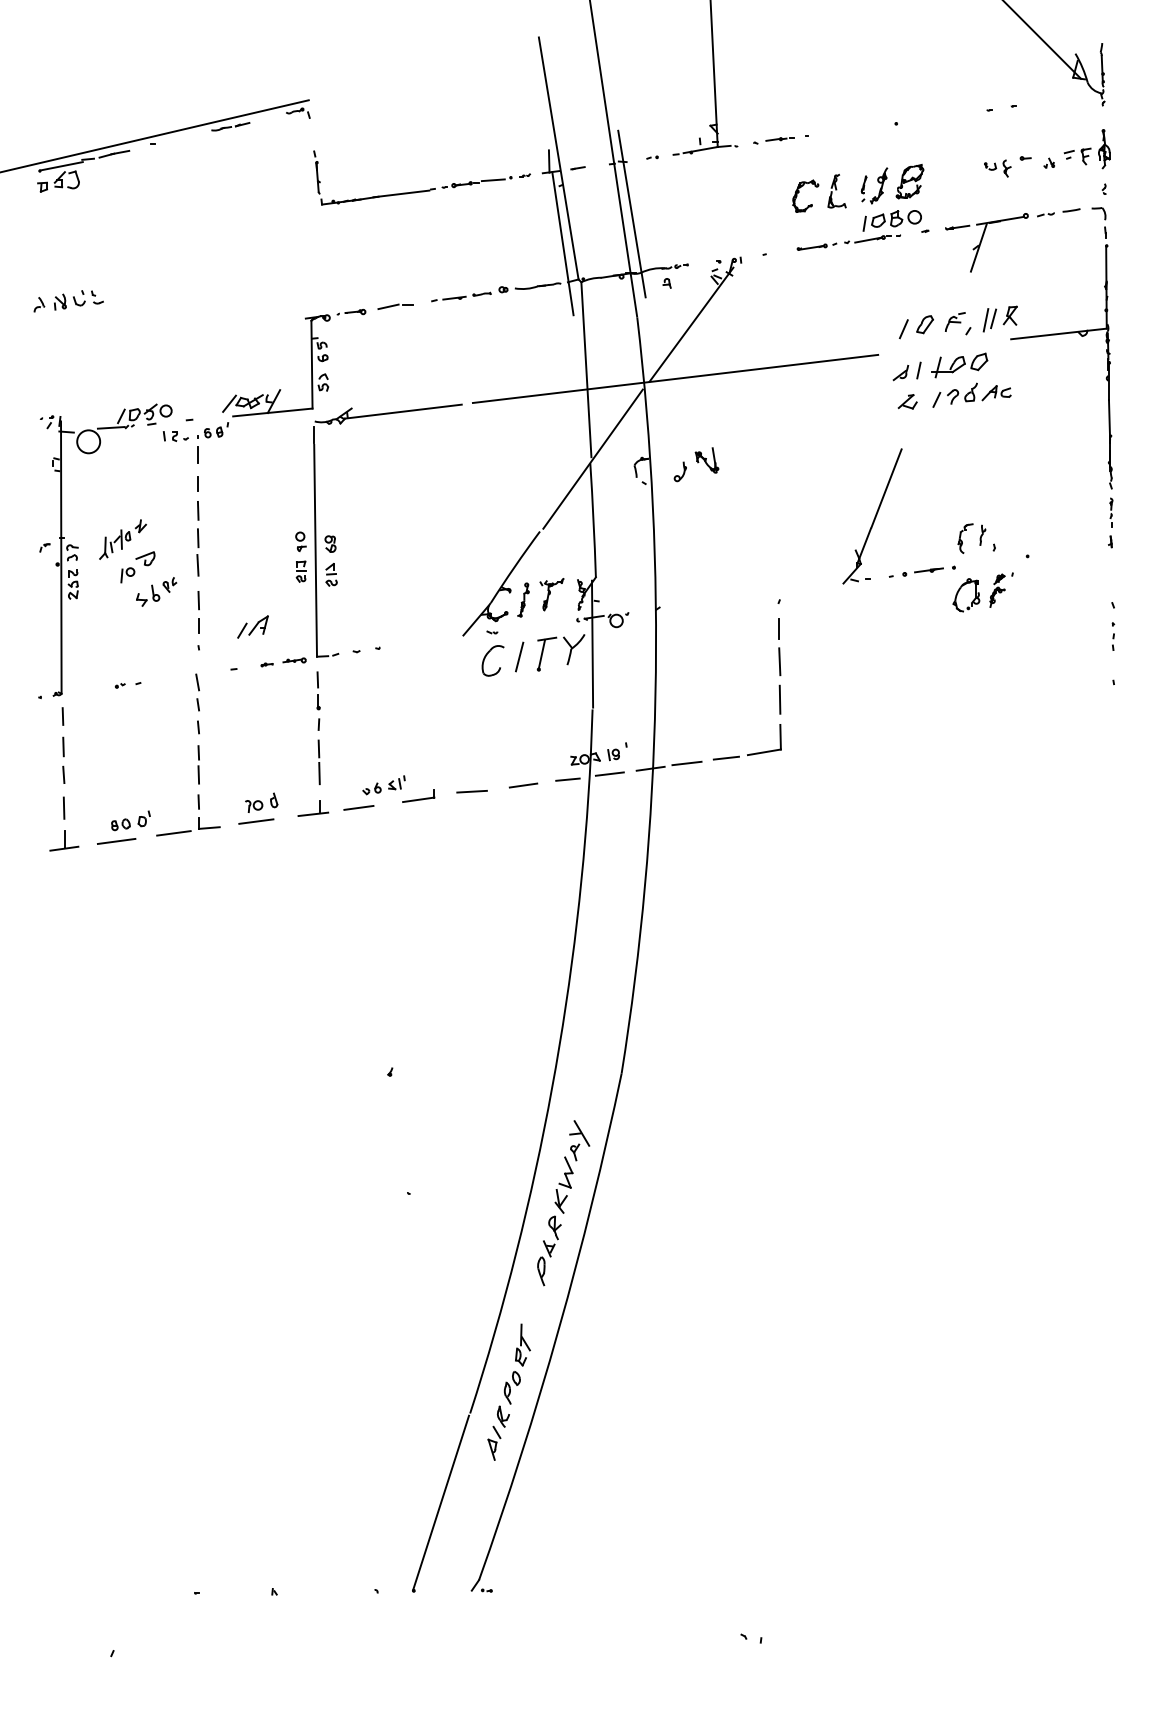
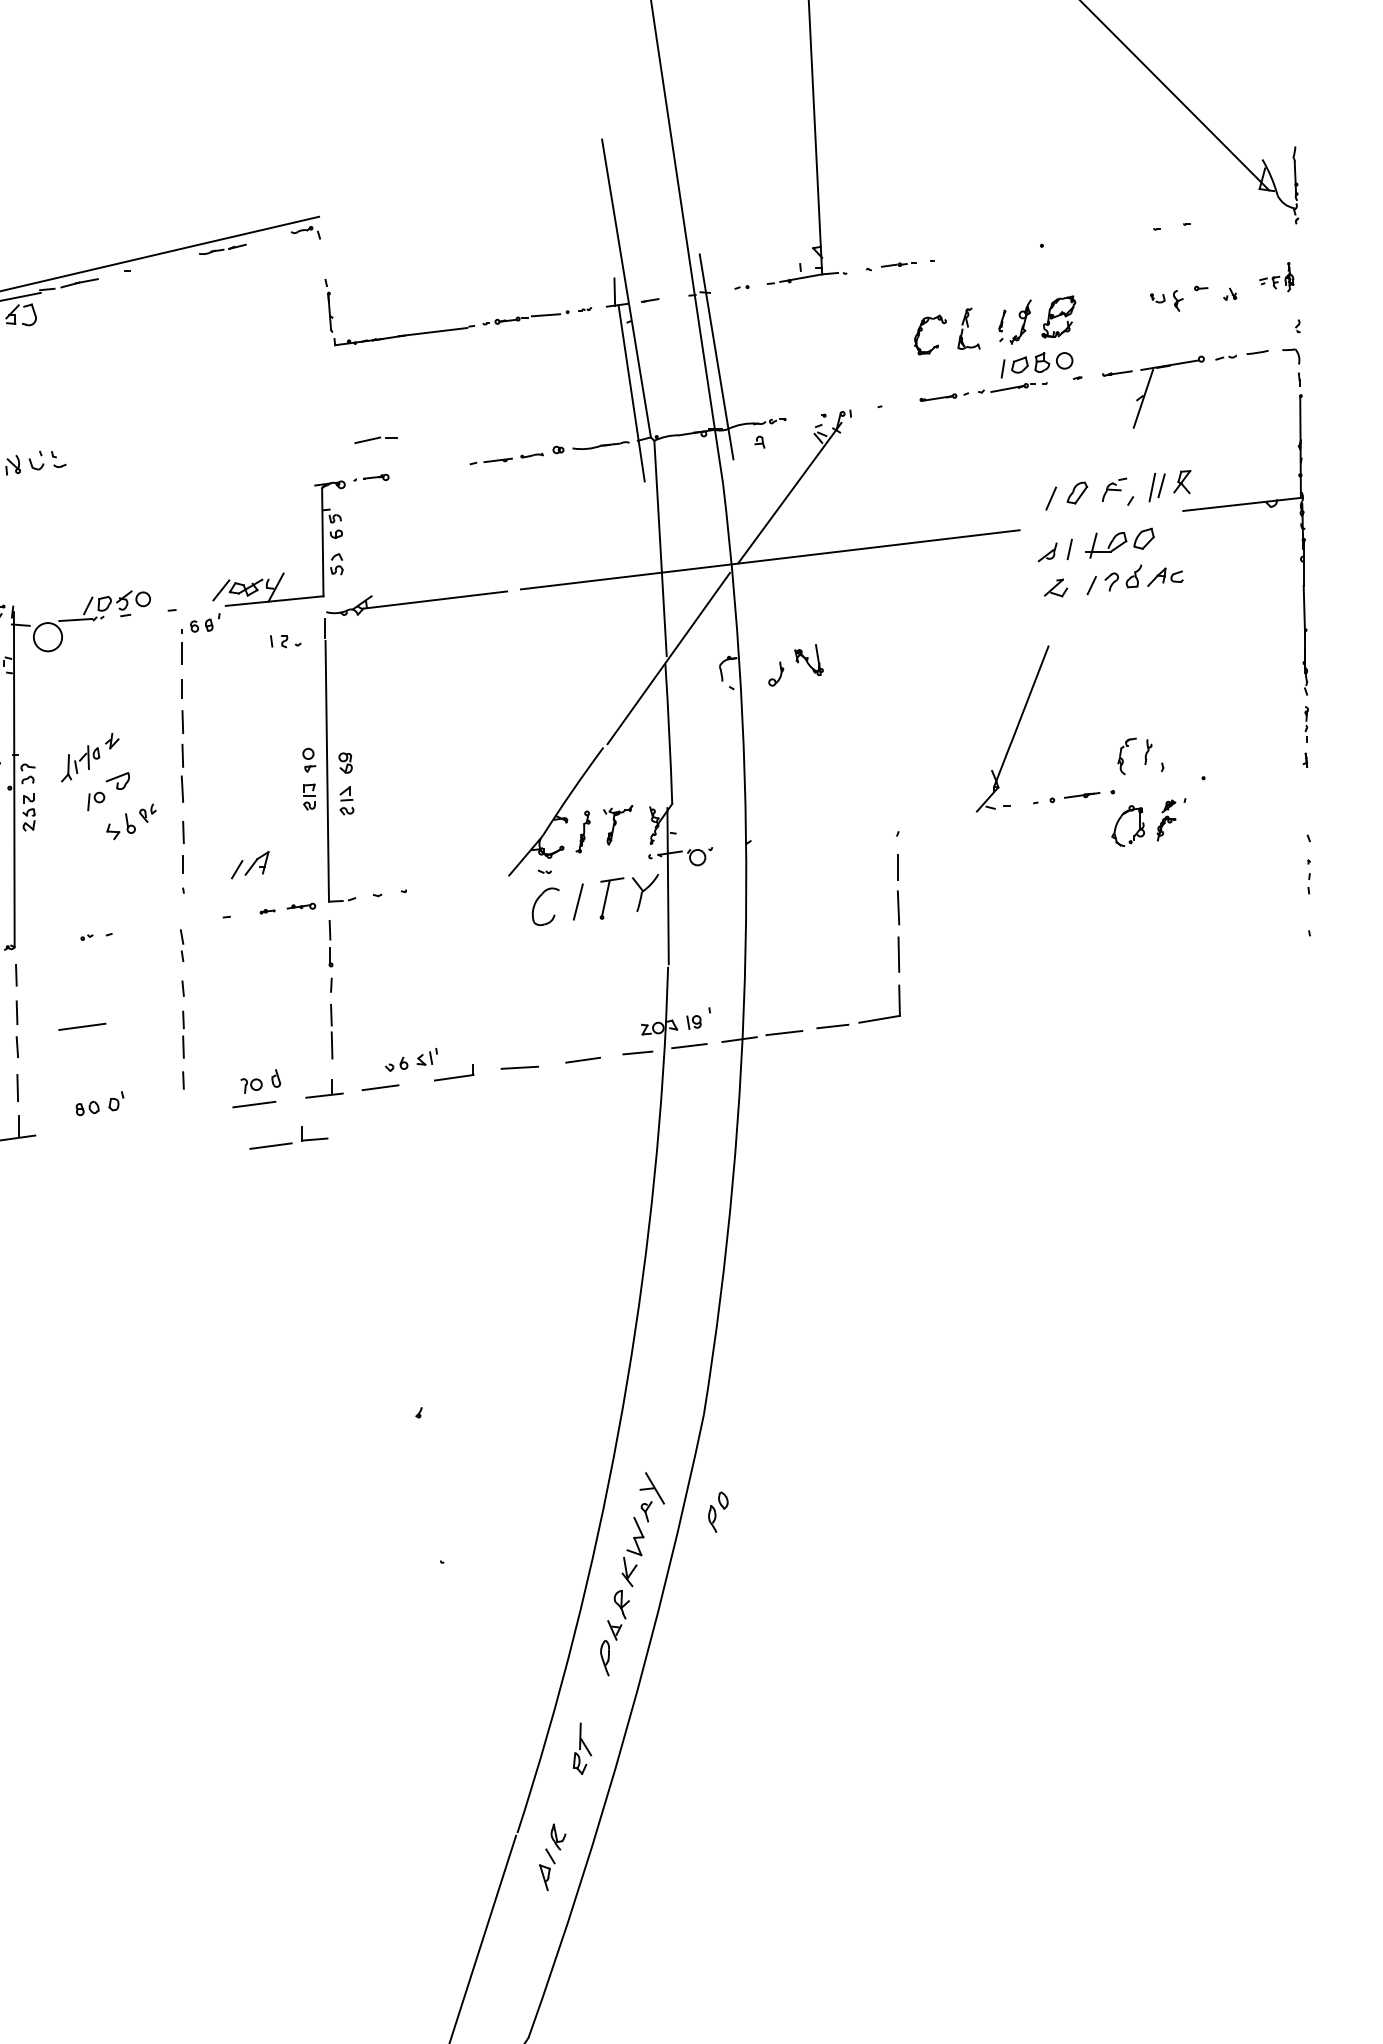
part: (1086, 149) -> (1276, 277), size x0.6
part: (395, 306) -> (376, 439), moved
part: (175, 436) -> (285, 641), moved
part: (197, 692) -> (181, 945), size x0.7
part: (188, 826) -> (288, 1137), moved
line: (116, 841) -> (82, 1026), moved
part: (512, 1387) -> (718, 1511), moved

